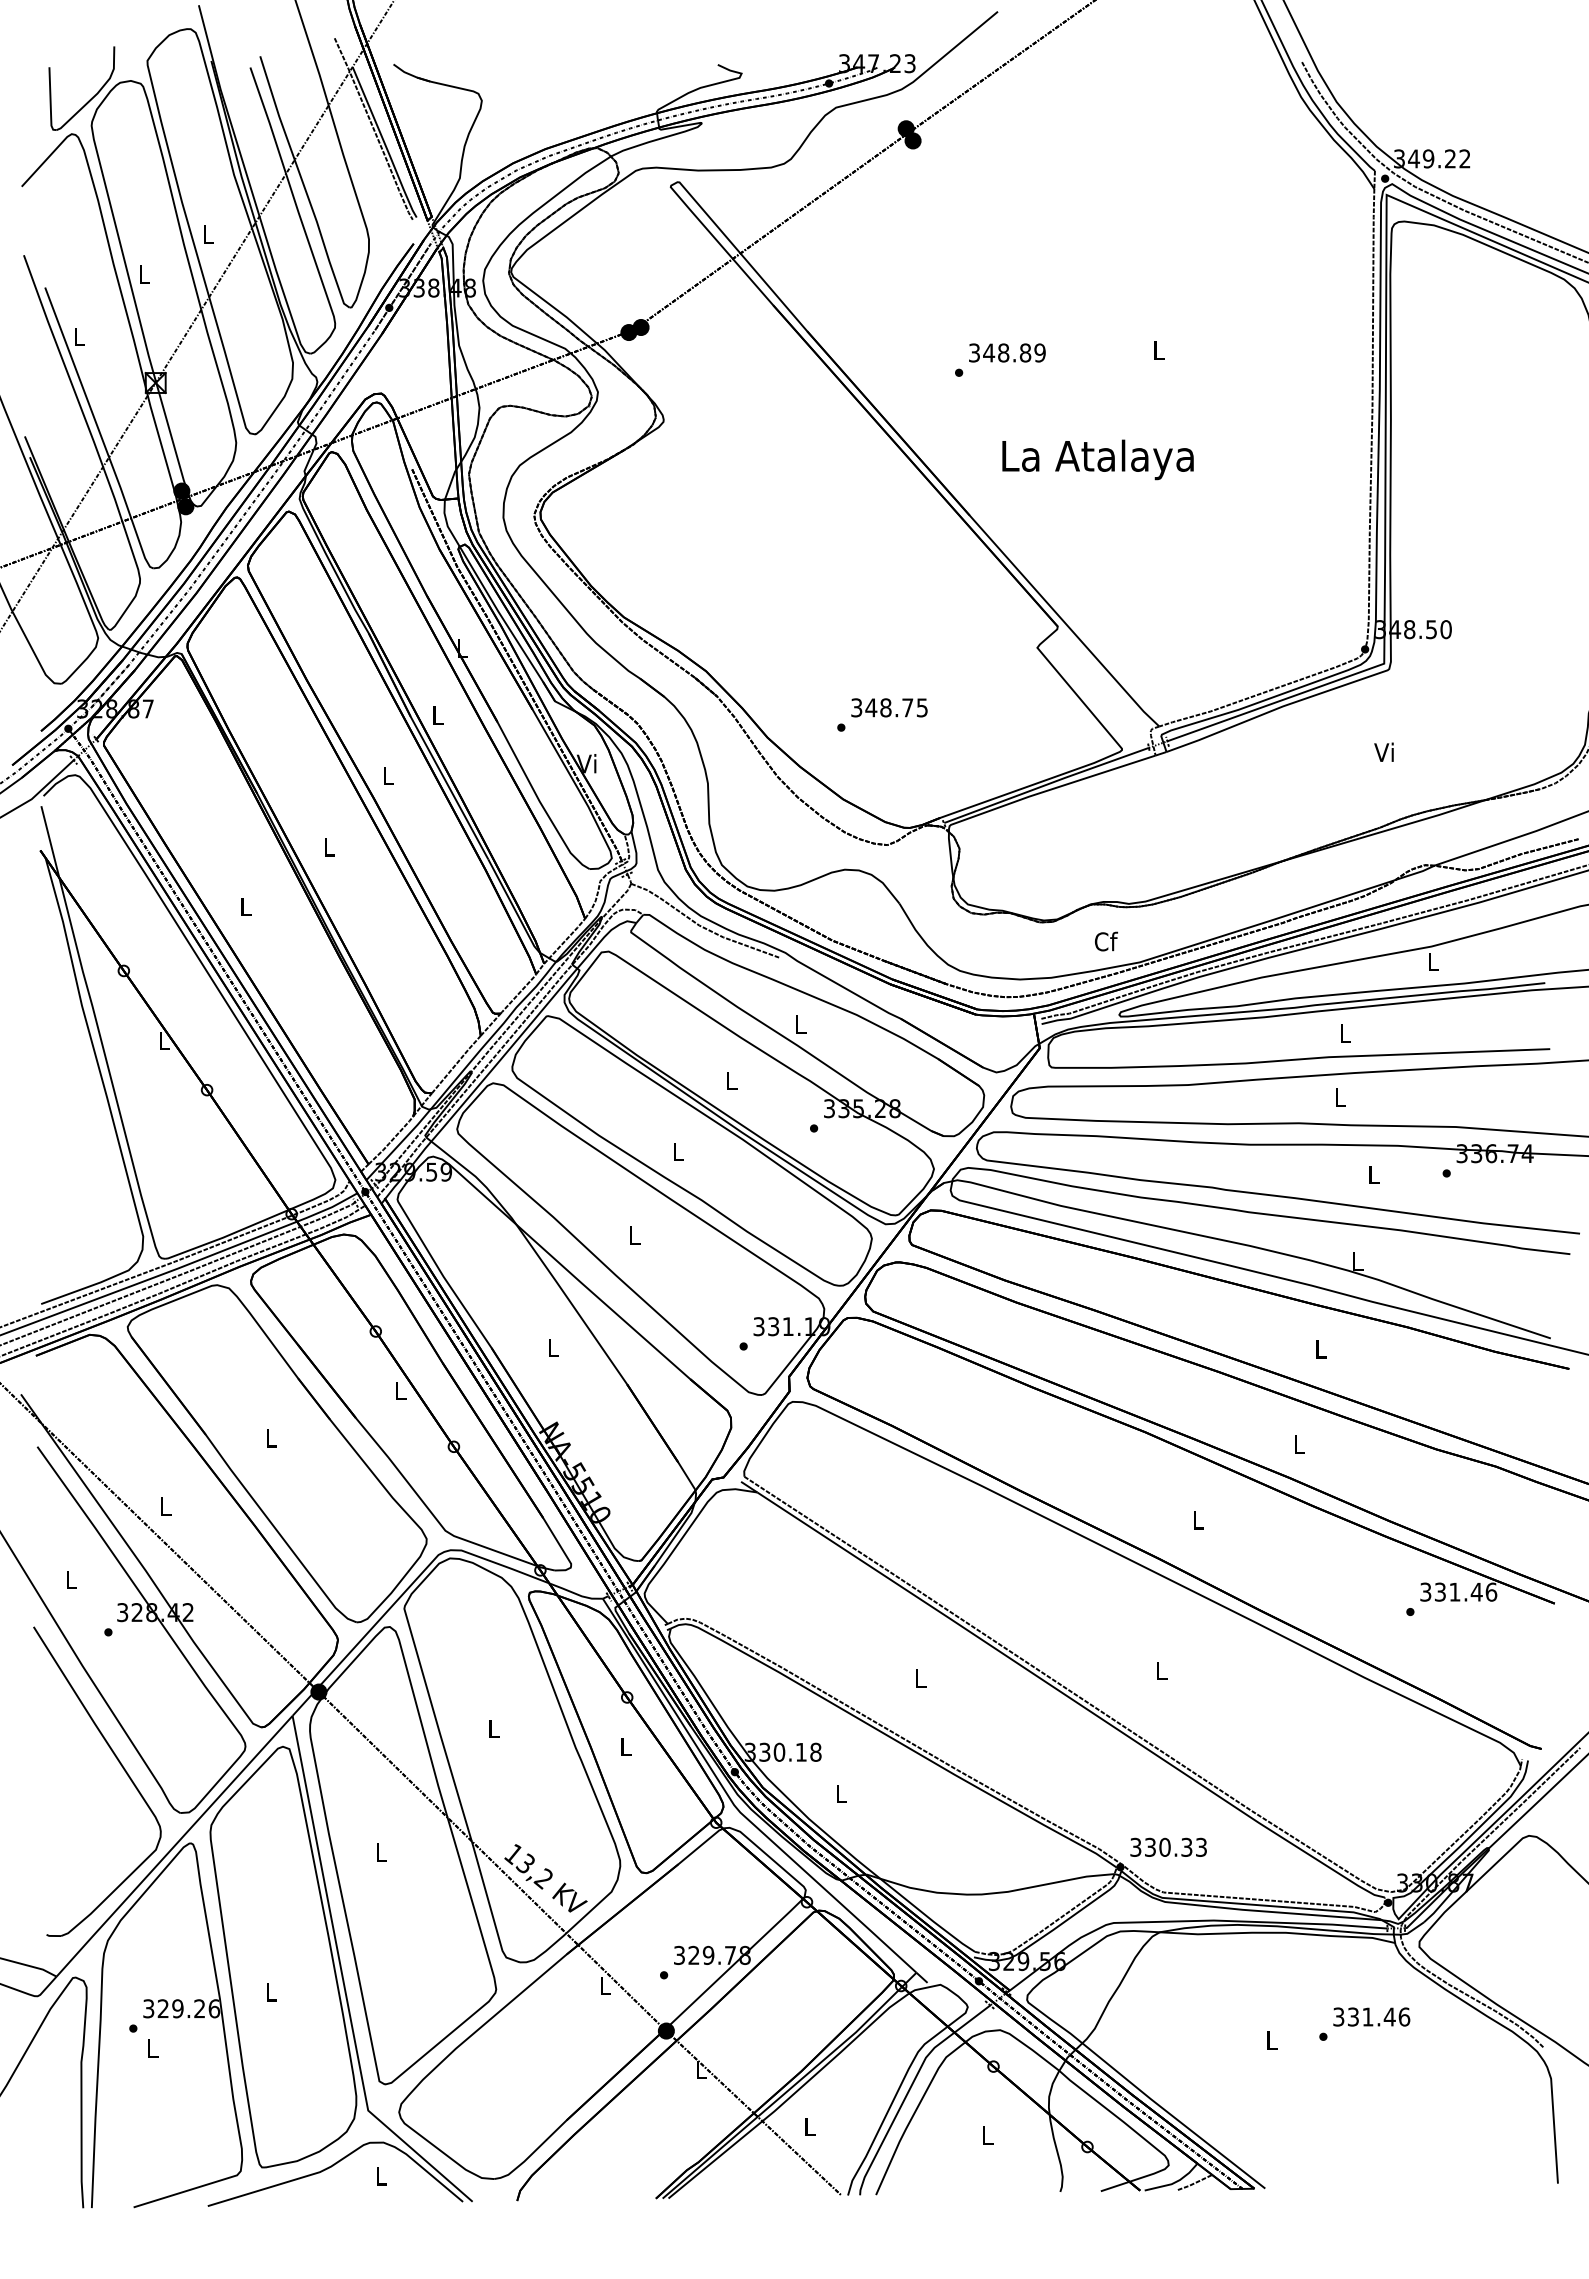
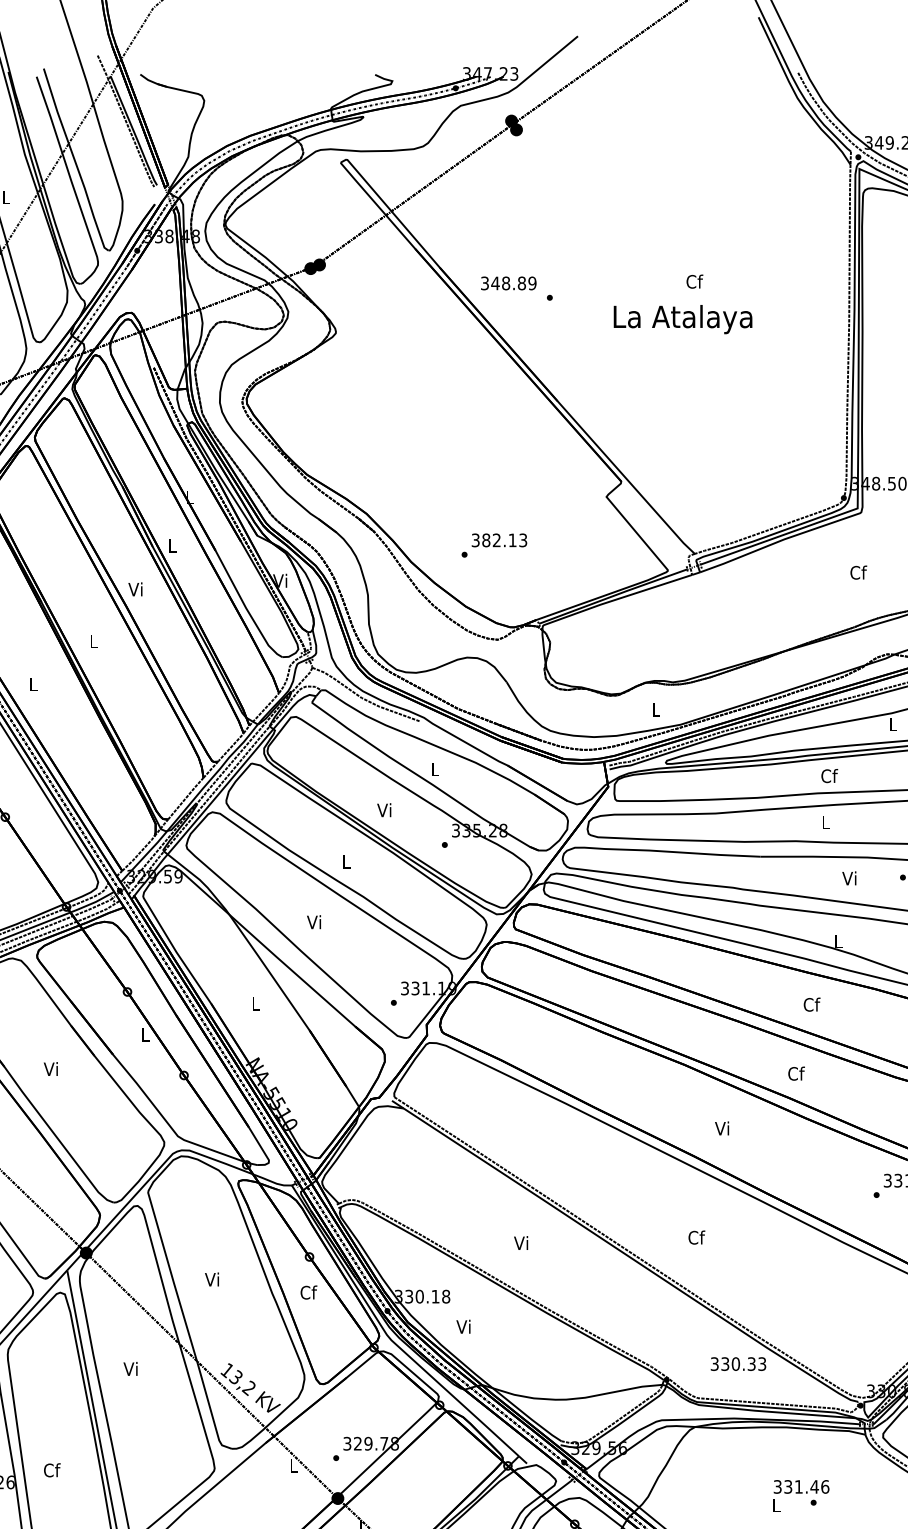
text: (1158, 350) -> (694, 281), L -> Cf
text: (1007, 352) -> (508, 283), moved
text: (1097, 459) -> (682, 319), moved
text: (896, 707) -> (504, 540), 348.75 -> 382.13
text: (1385, 752) -> (858, 572), Vi -> Cf
text: (386, 775) -> (135, 589), L -> Vi
text: (1106, 941) -> (656, 709), Cf -> L
text: (1345, 1033) -> (829, 776), L -> Cf
text: (730, 1079) -> (384, 809), L -> Vi
text: (1372, 1174) -> (849, 878), L -> Vi
text: (633, 1234) -> (314, 921), L -> Vi
text: (1320, 1348) -> (811, 1004), L -> Cf
text: (269, 1437) -> (50, 1068), L -> Vi
text: (1299, 1444) -> (796, 1073), L -> Cf
text: (1196, 1519) -> (721, 1128), L -> Vi
text: (1161, 1670) -> (696, 1237), L -> Cf
text: (919, 1677) -> (521, 1242), L -> Vi
text: (492, 1728) -> (211, 1279), L -> Vi
text: (625, 1746) -> (308, 1292), L -> Cf
text: (839, 1793) -> (463, 1326), L -> Vi
text: (1168, 1846) -> (738, 1363), moved
text: (379, 1851) -> (130, 1368), L -> Vi
text: (271, 1991) -> (51, 1469), L -> Cf
text: (1371, 2016) -> (801, 1486), moved

